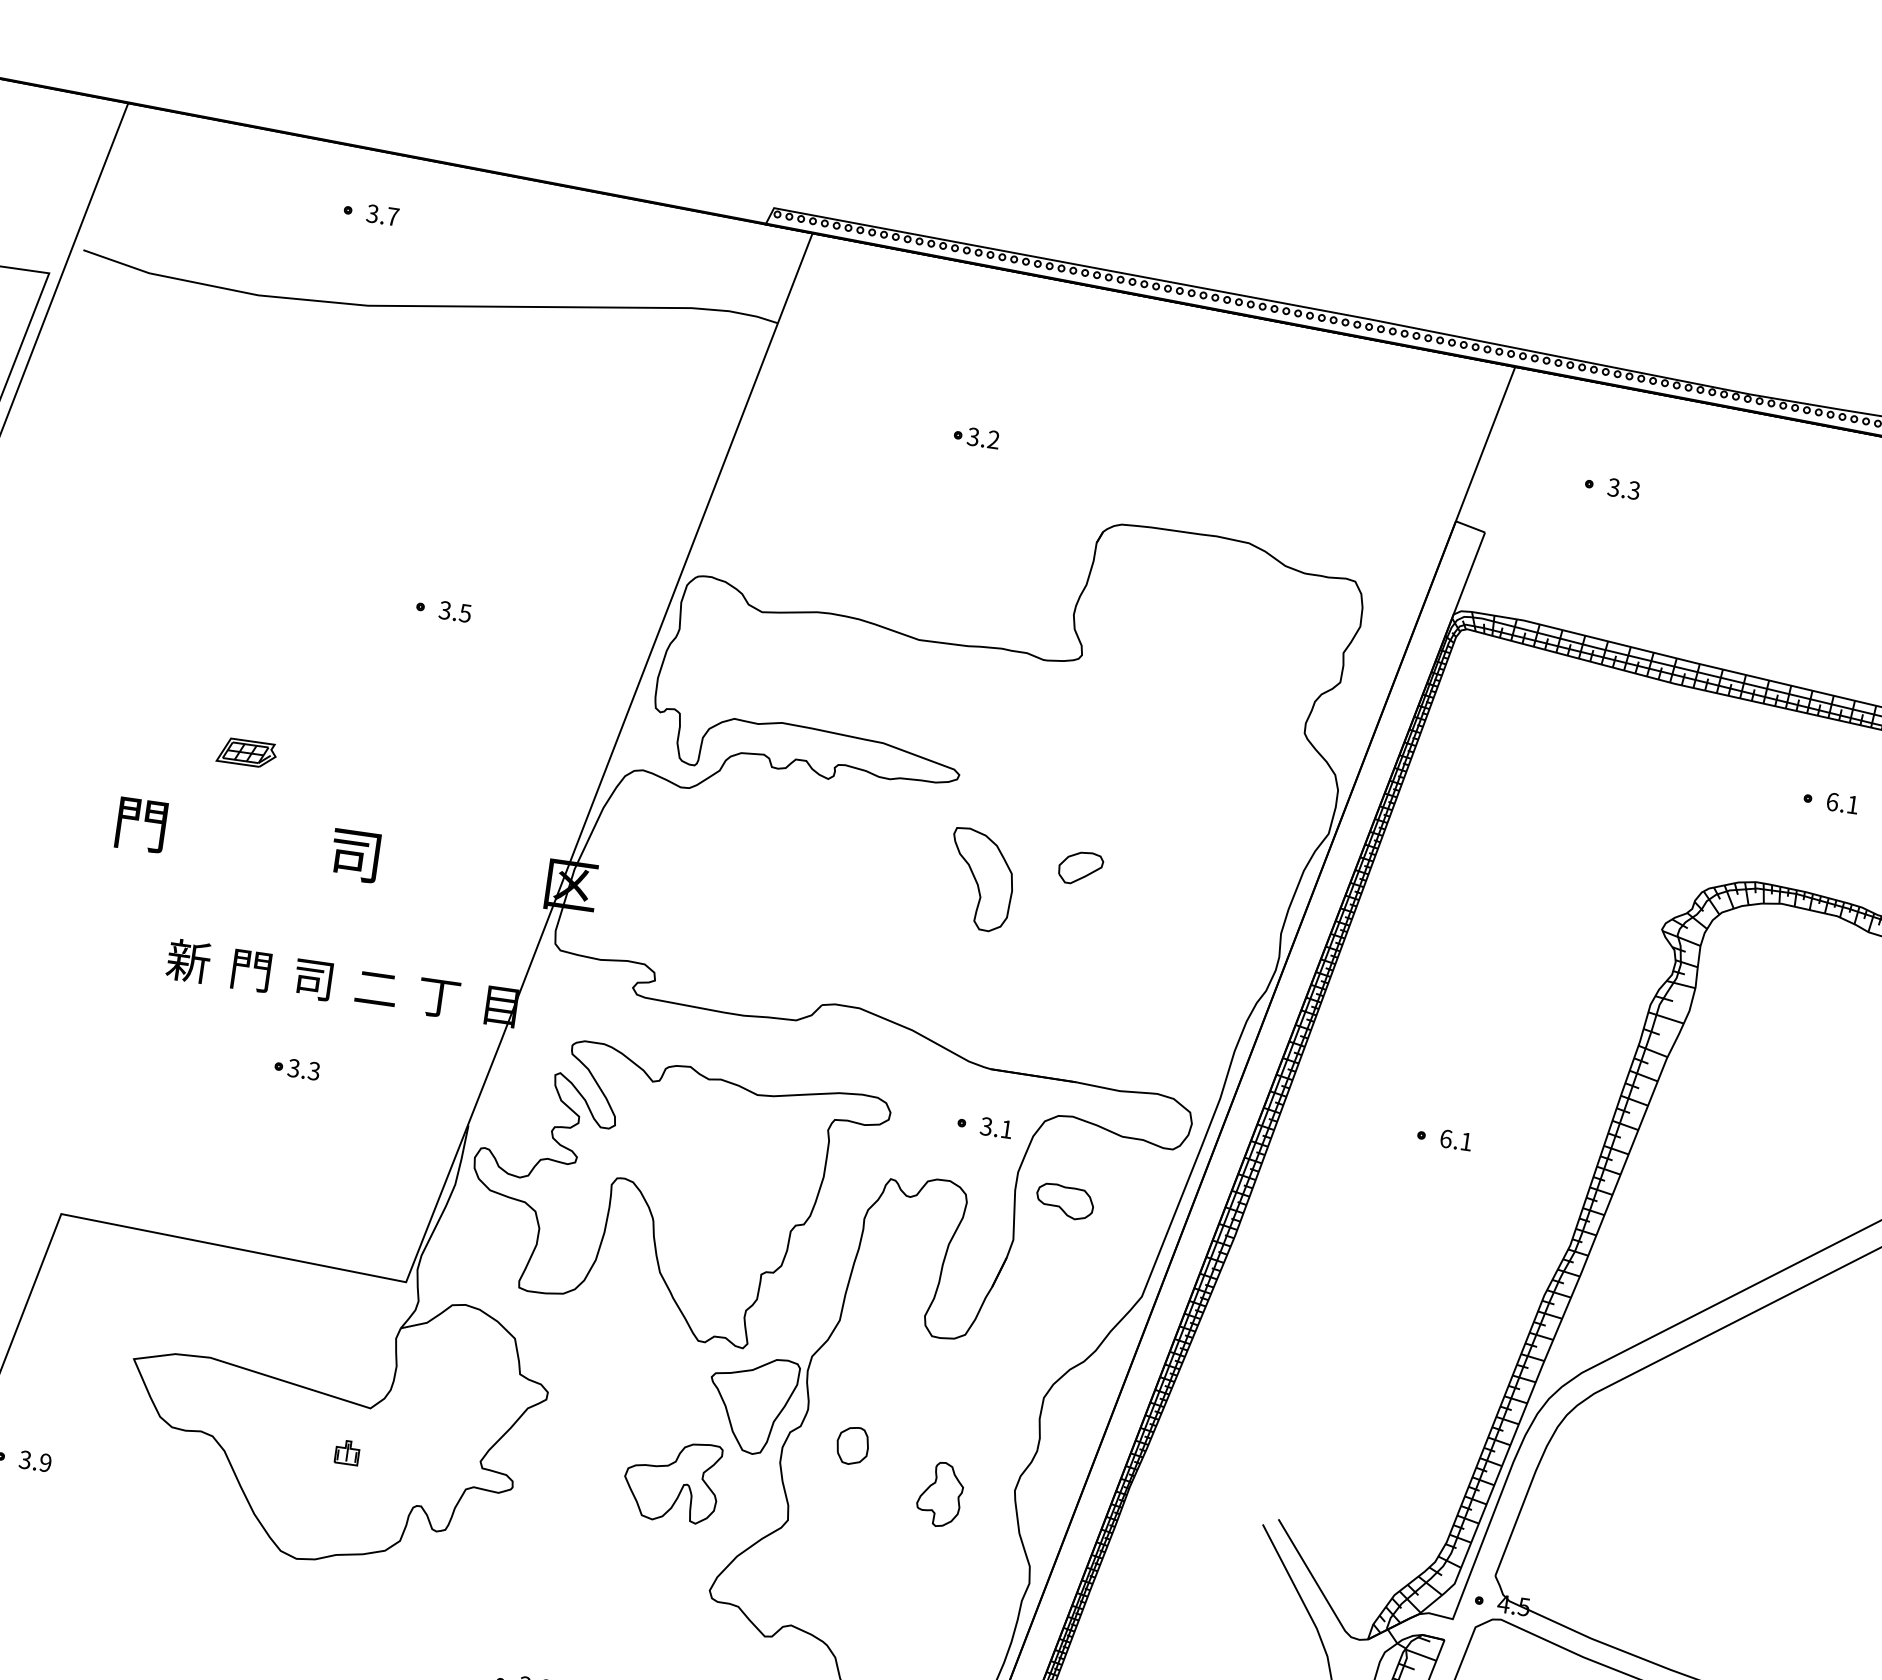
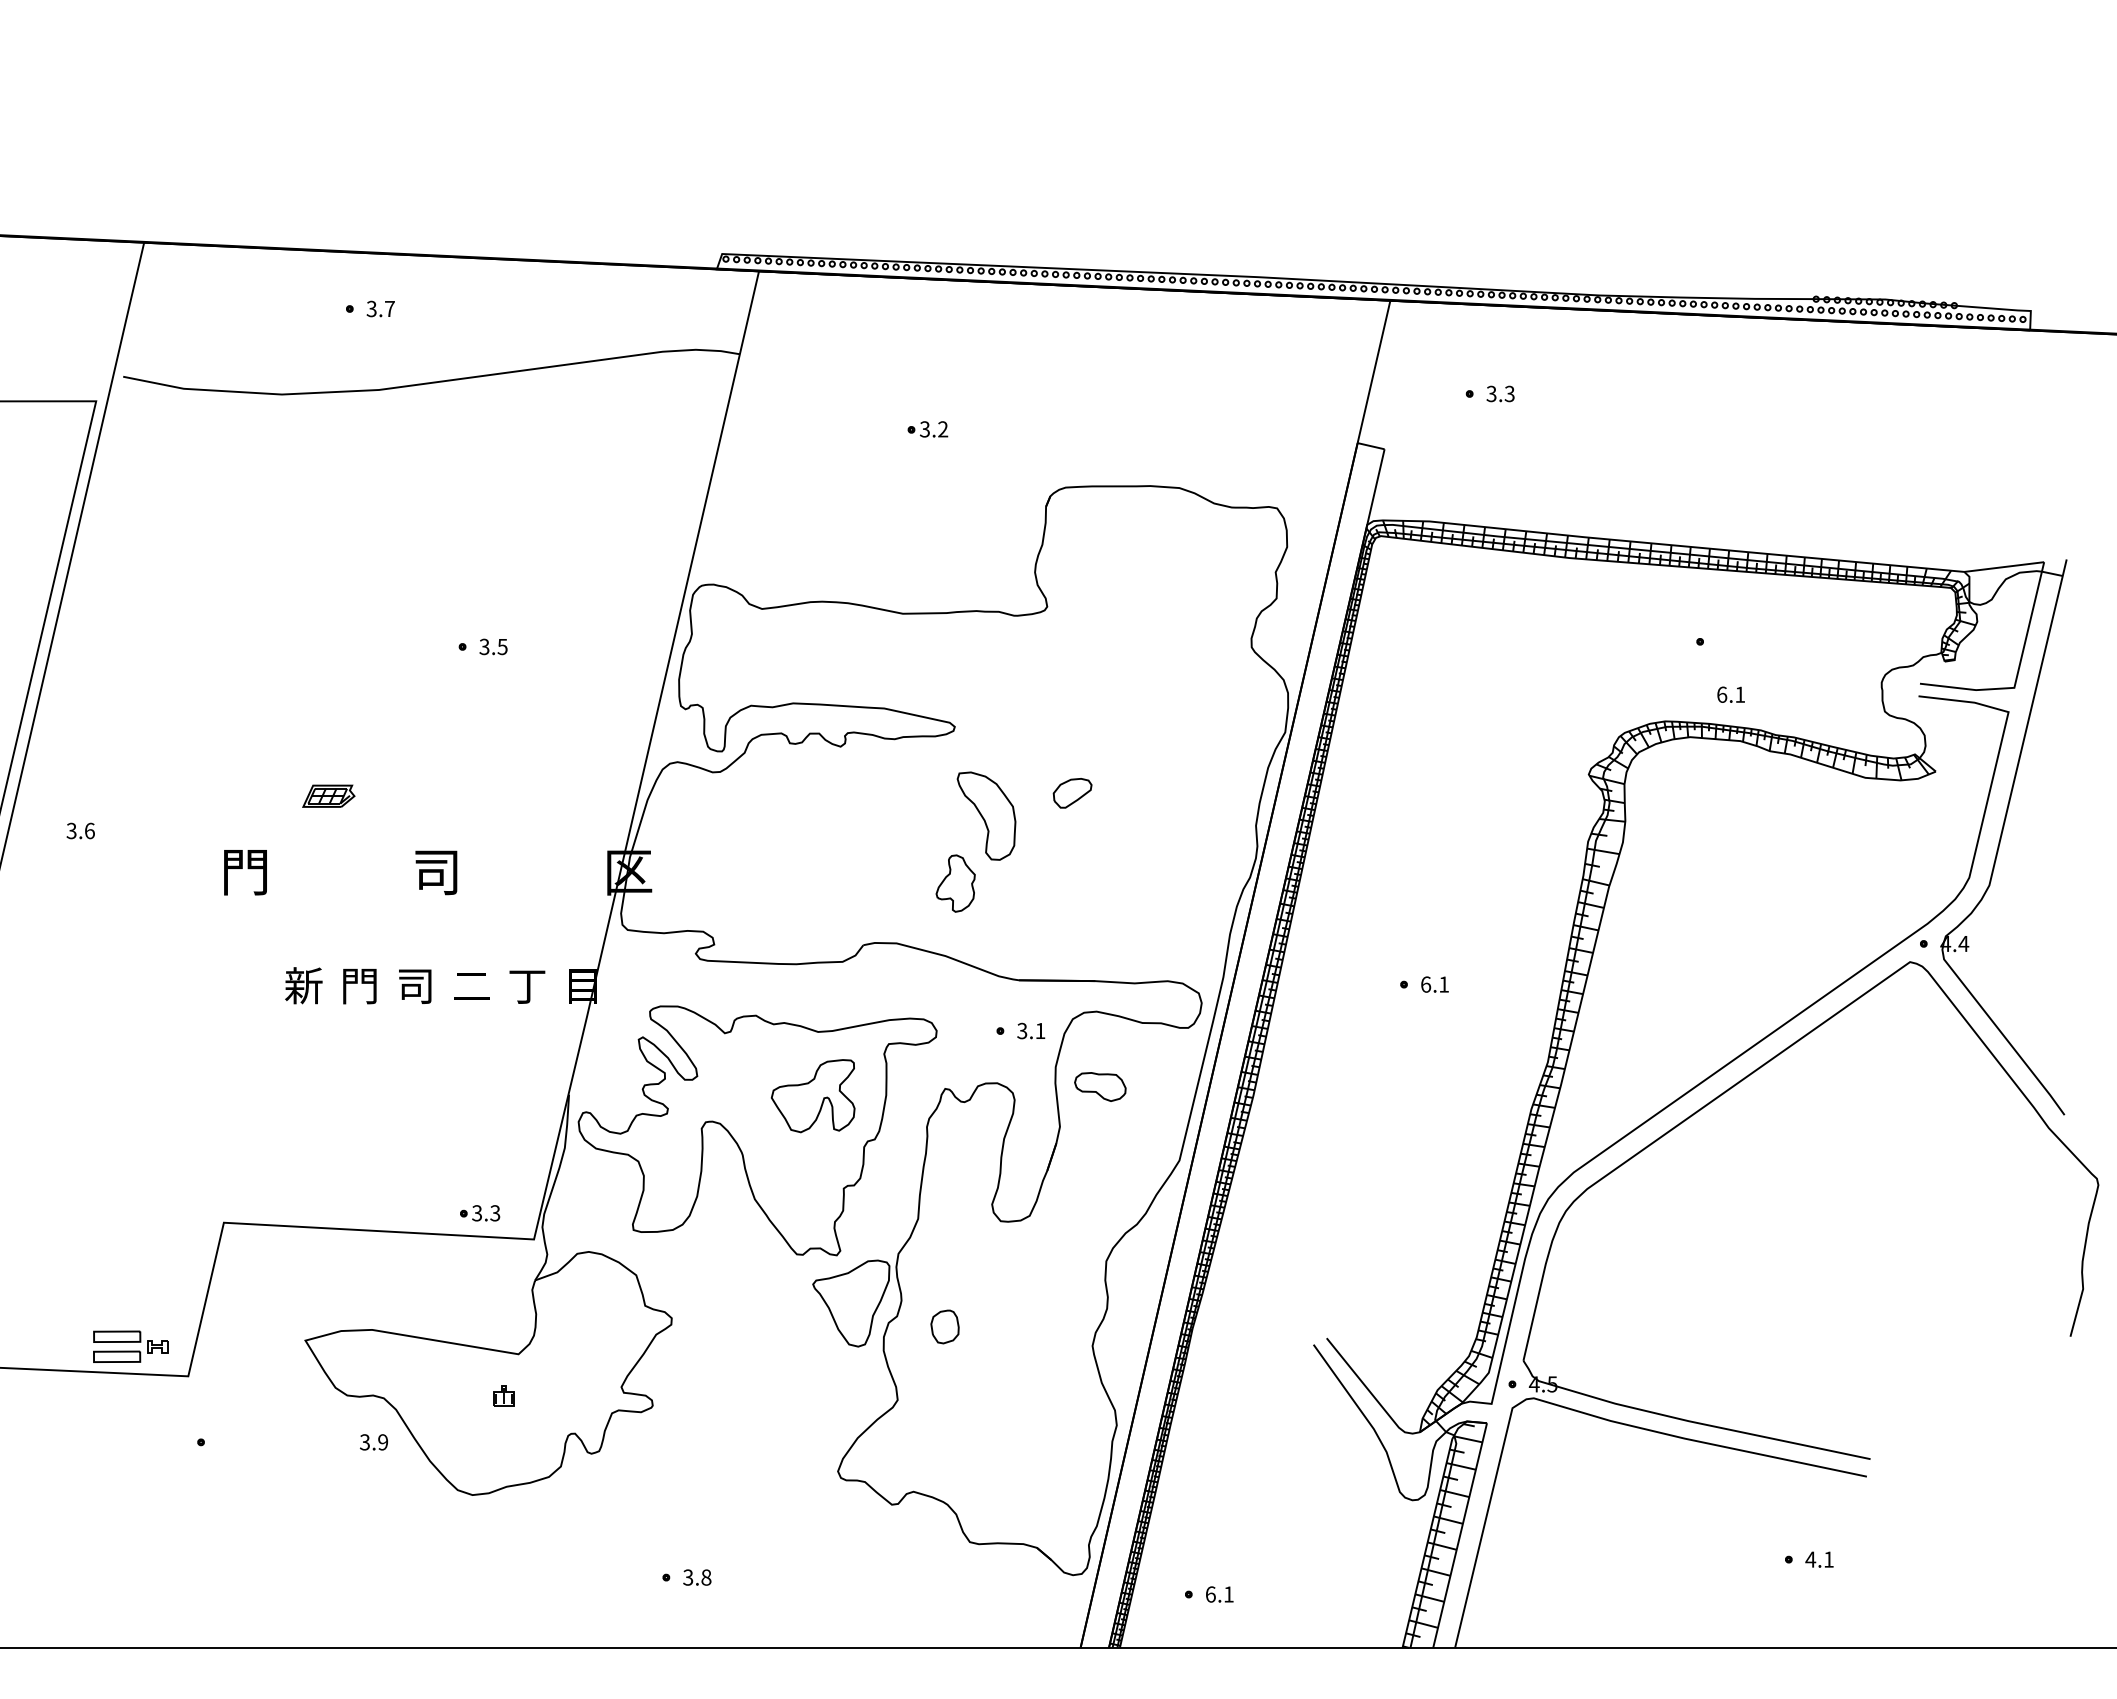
text: (1842, 803) -> (1730, 694), moved
part: (297, 1069) -> (480, 1213), moved
text: (34, 1461) -> (373, 1442), moved
part: (670, 1481) -> (812, 1096), moved
part: (940, 1494) -> (955, 883), moved

